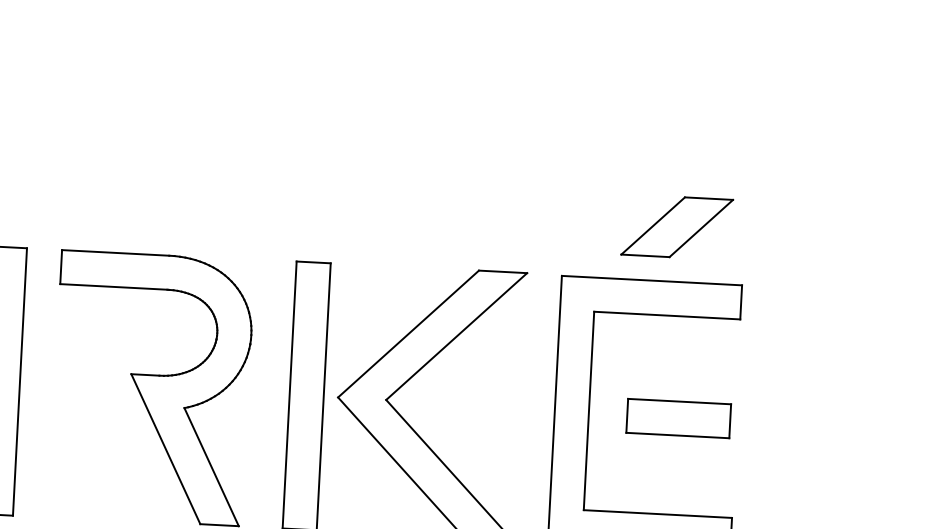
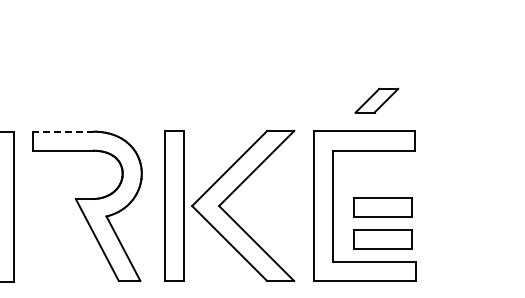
part: (676, 226) -> (376, 100), size x0.7
line: (115, 252) -> (63, 131), solid -> dashed
part: (674, 474) -> (382, 239), added

